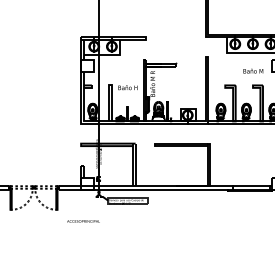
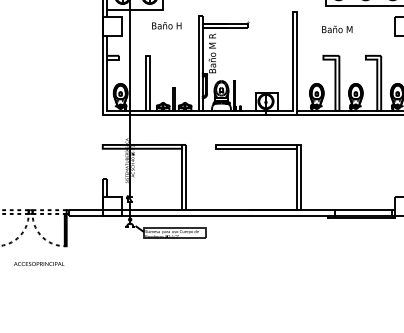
text: (253, 70) -> (337, 28), moved
text: (127, 87) -> (166, 25), moved
text: (83, 221) -> (39, 264), moved

